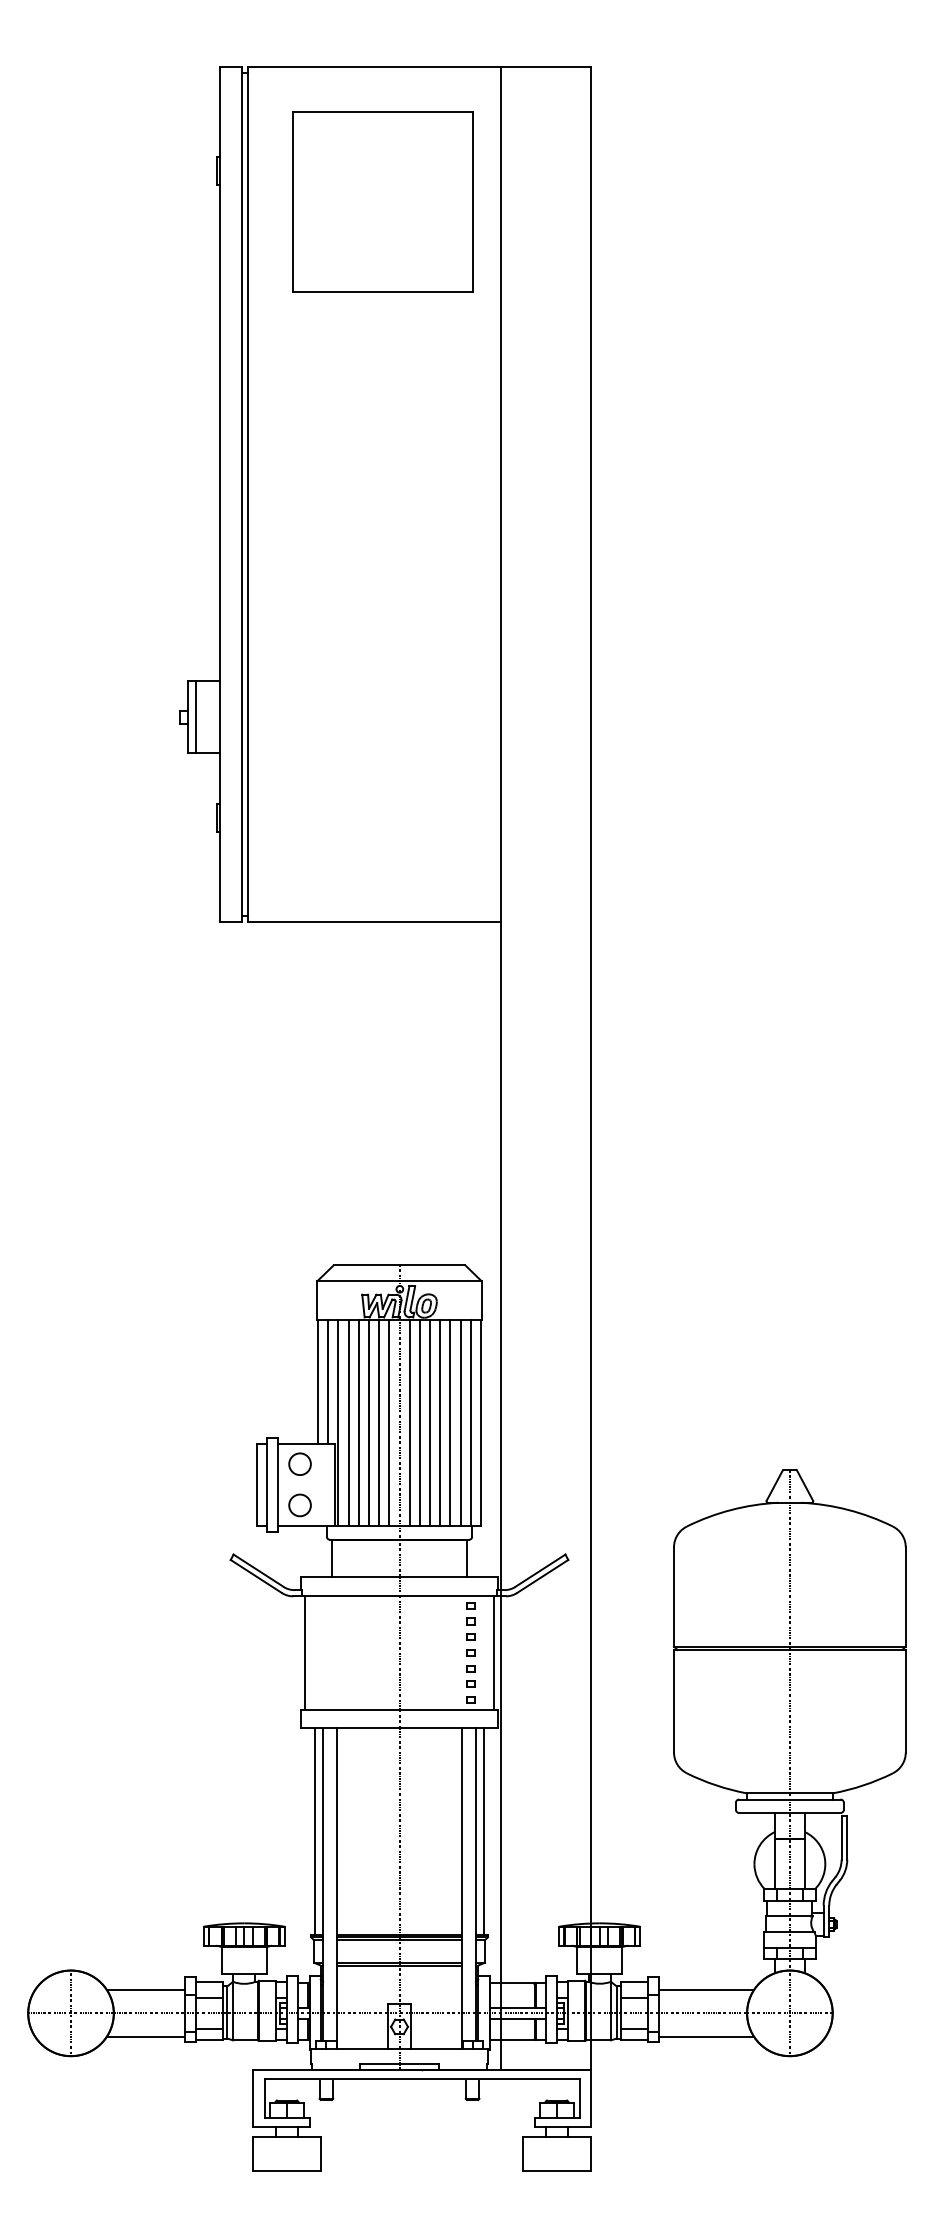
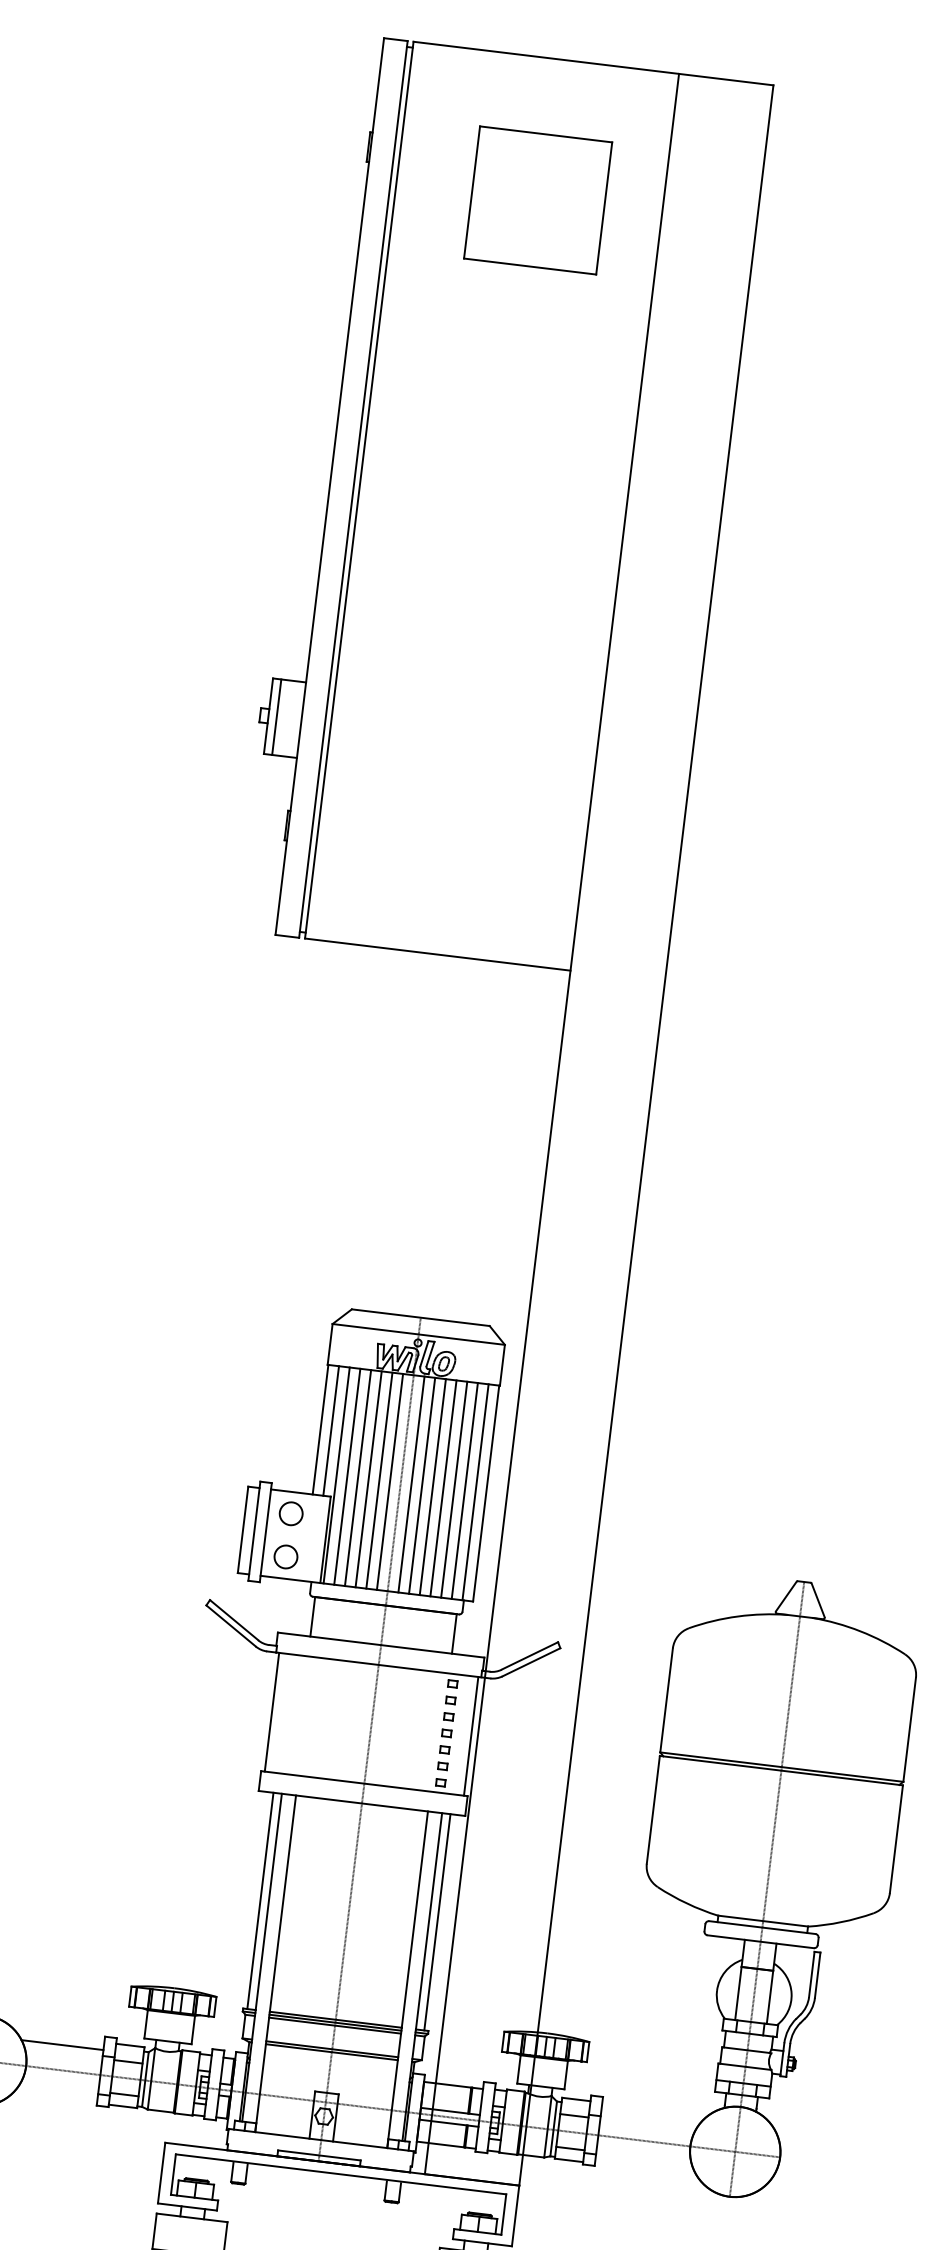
part: (382, 201) -> (537, 199), size x0.7
line: (706, 1989) -> (650, 2116), removed
line: (145, 2037) -> (56, 2095), removed
line: (706, 2037) -> (644, 2166), removed

